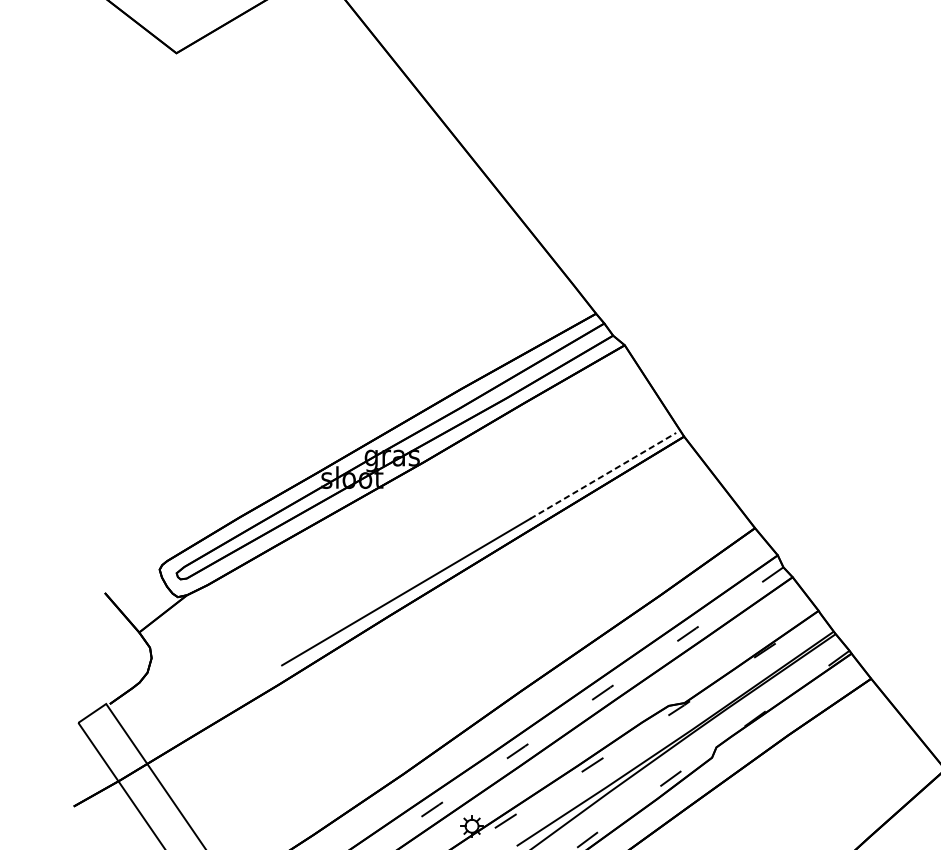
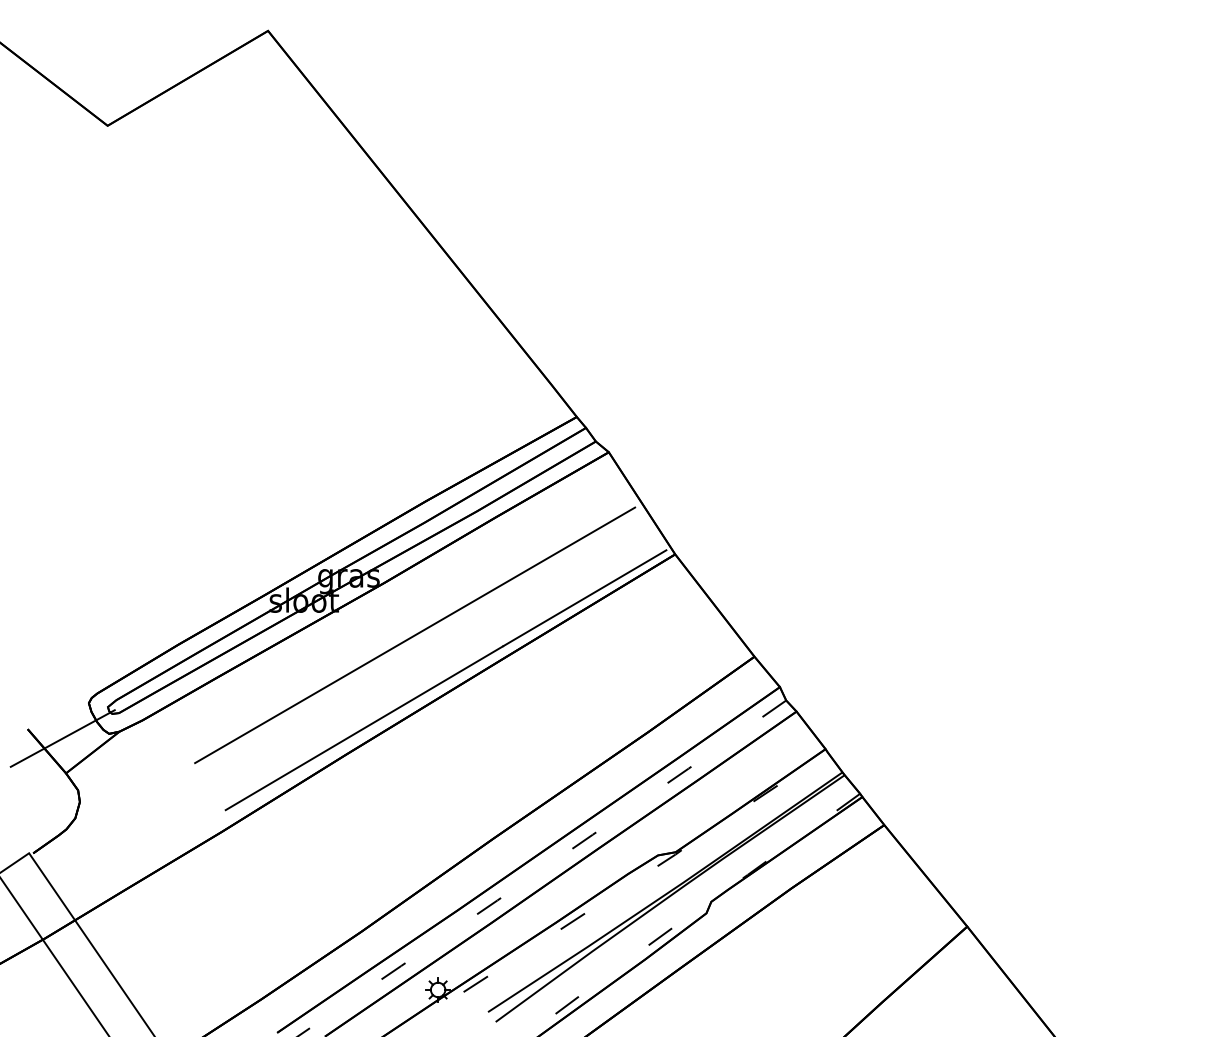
line: (602, 476) -> (584, 598), dashed -> solid
line: (451, 509) -> (415, 635), added
line: (136, 601) -> (62, 738), added

